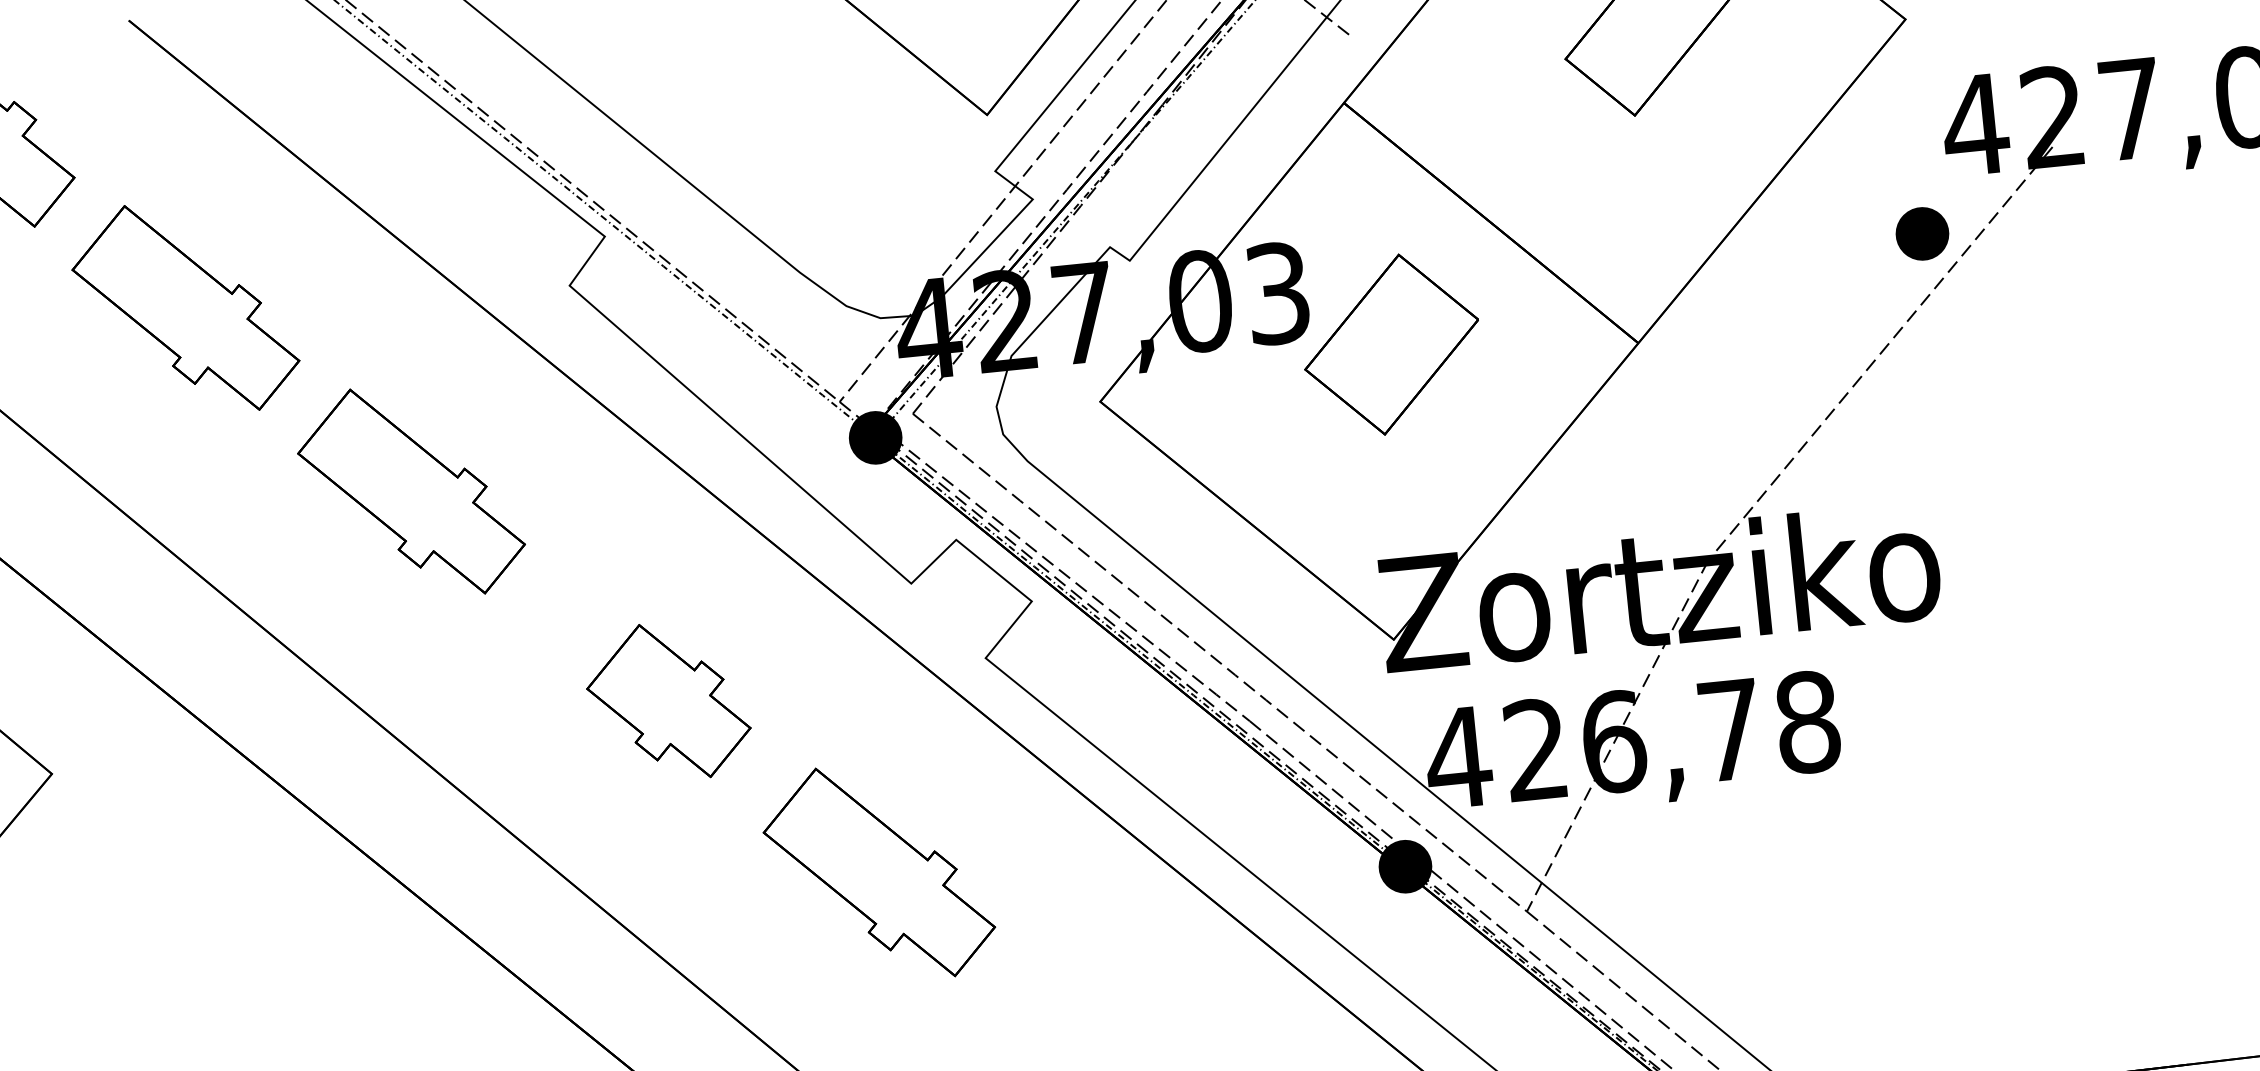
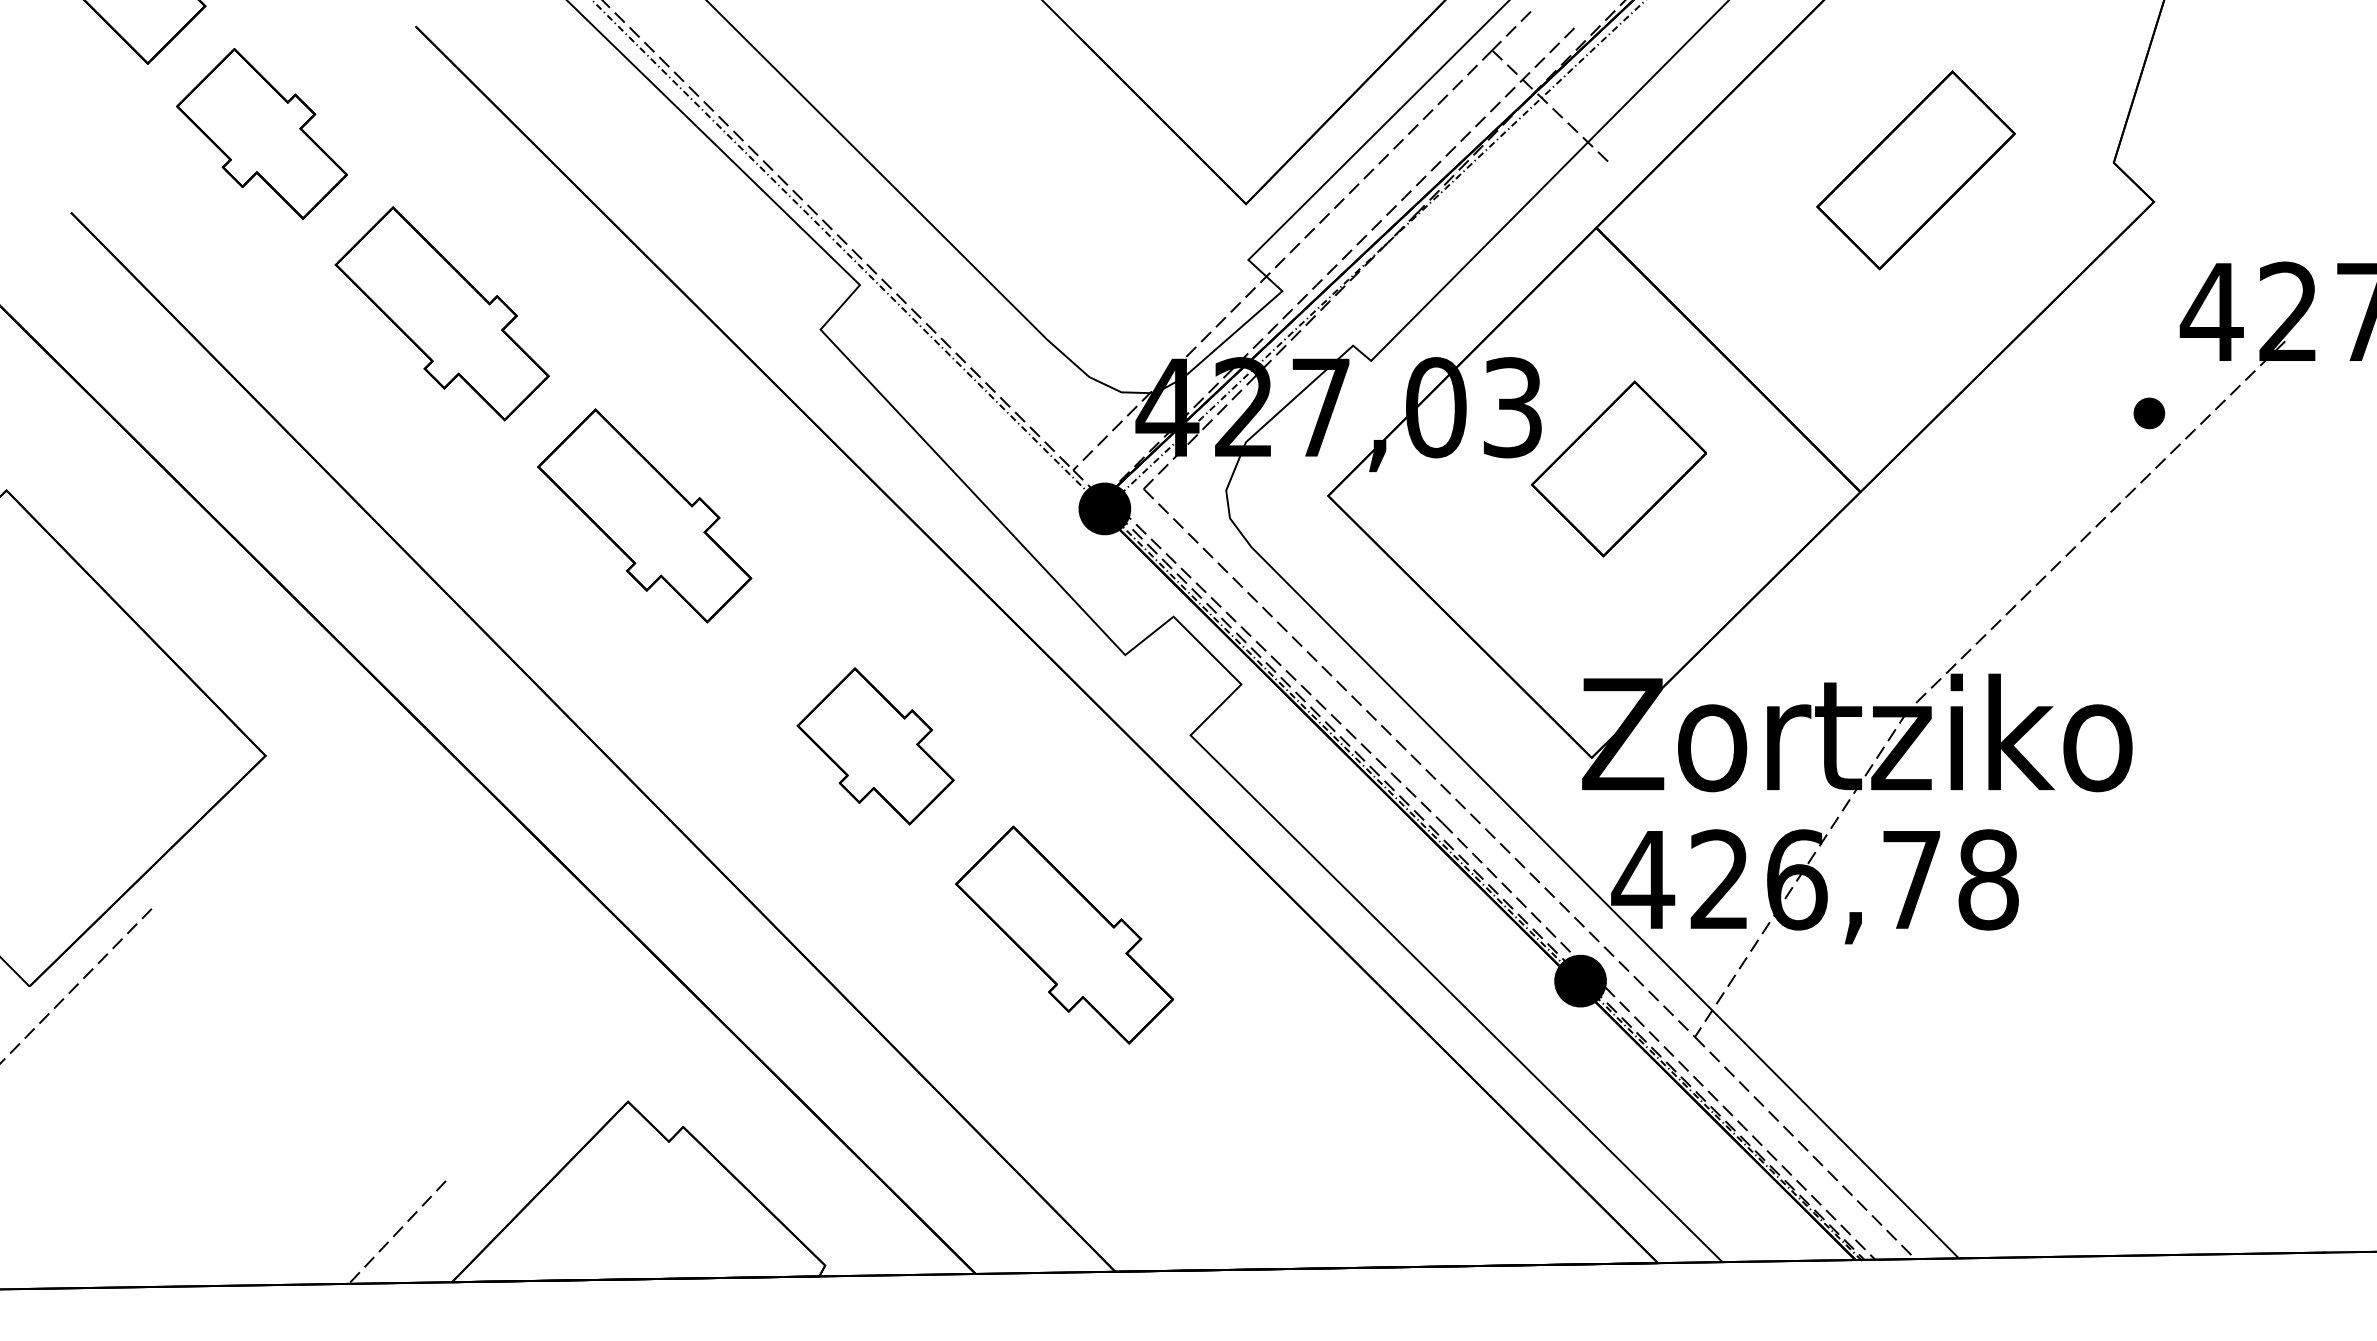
part: (1922, 233) -> (2149, 413), size x0.6

